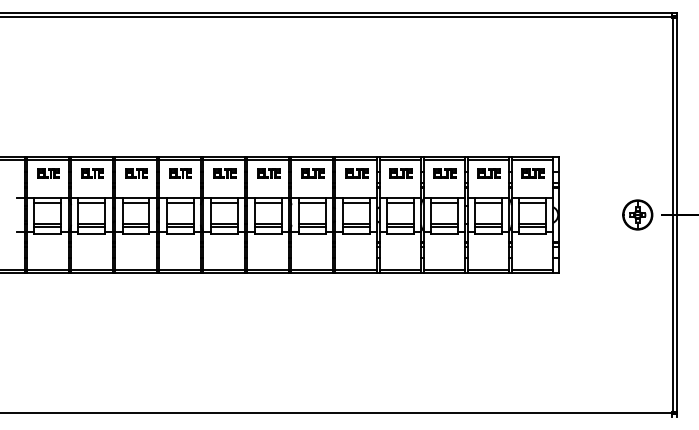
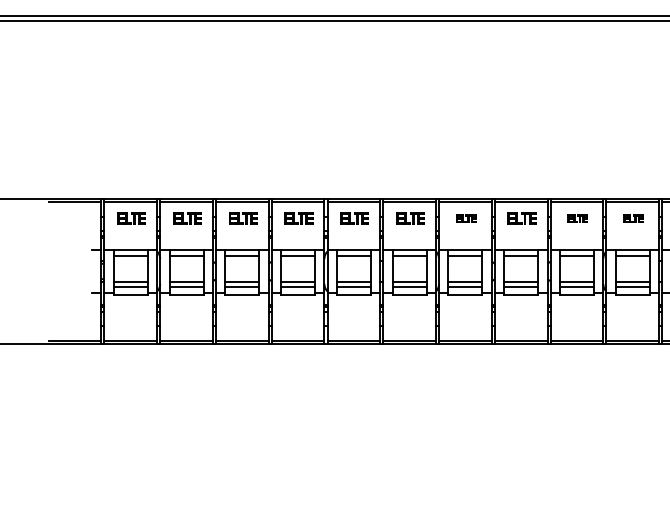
part: (312, 173) -> (465, 218), size x0.7
part: (400, 173) -> (577, 218), size x0.7
part: (444, 173) -> (632, 218), size x0.7

